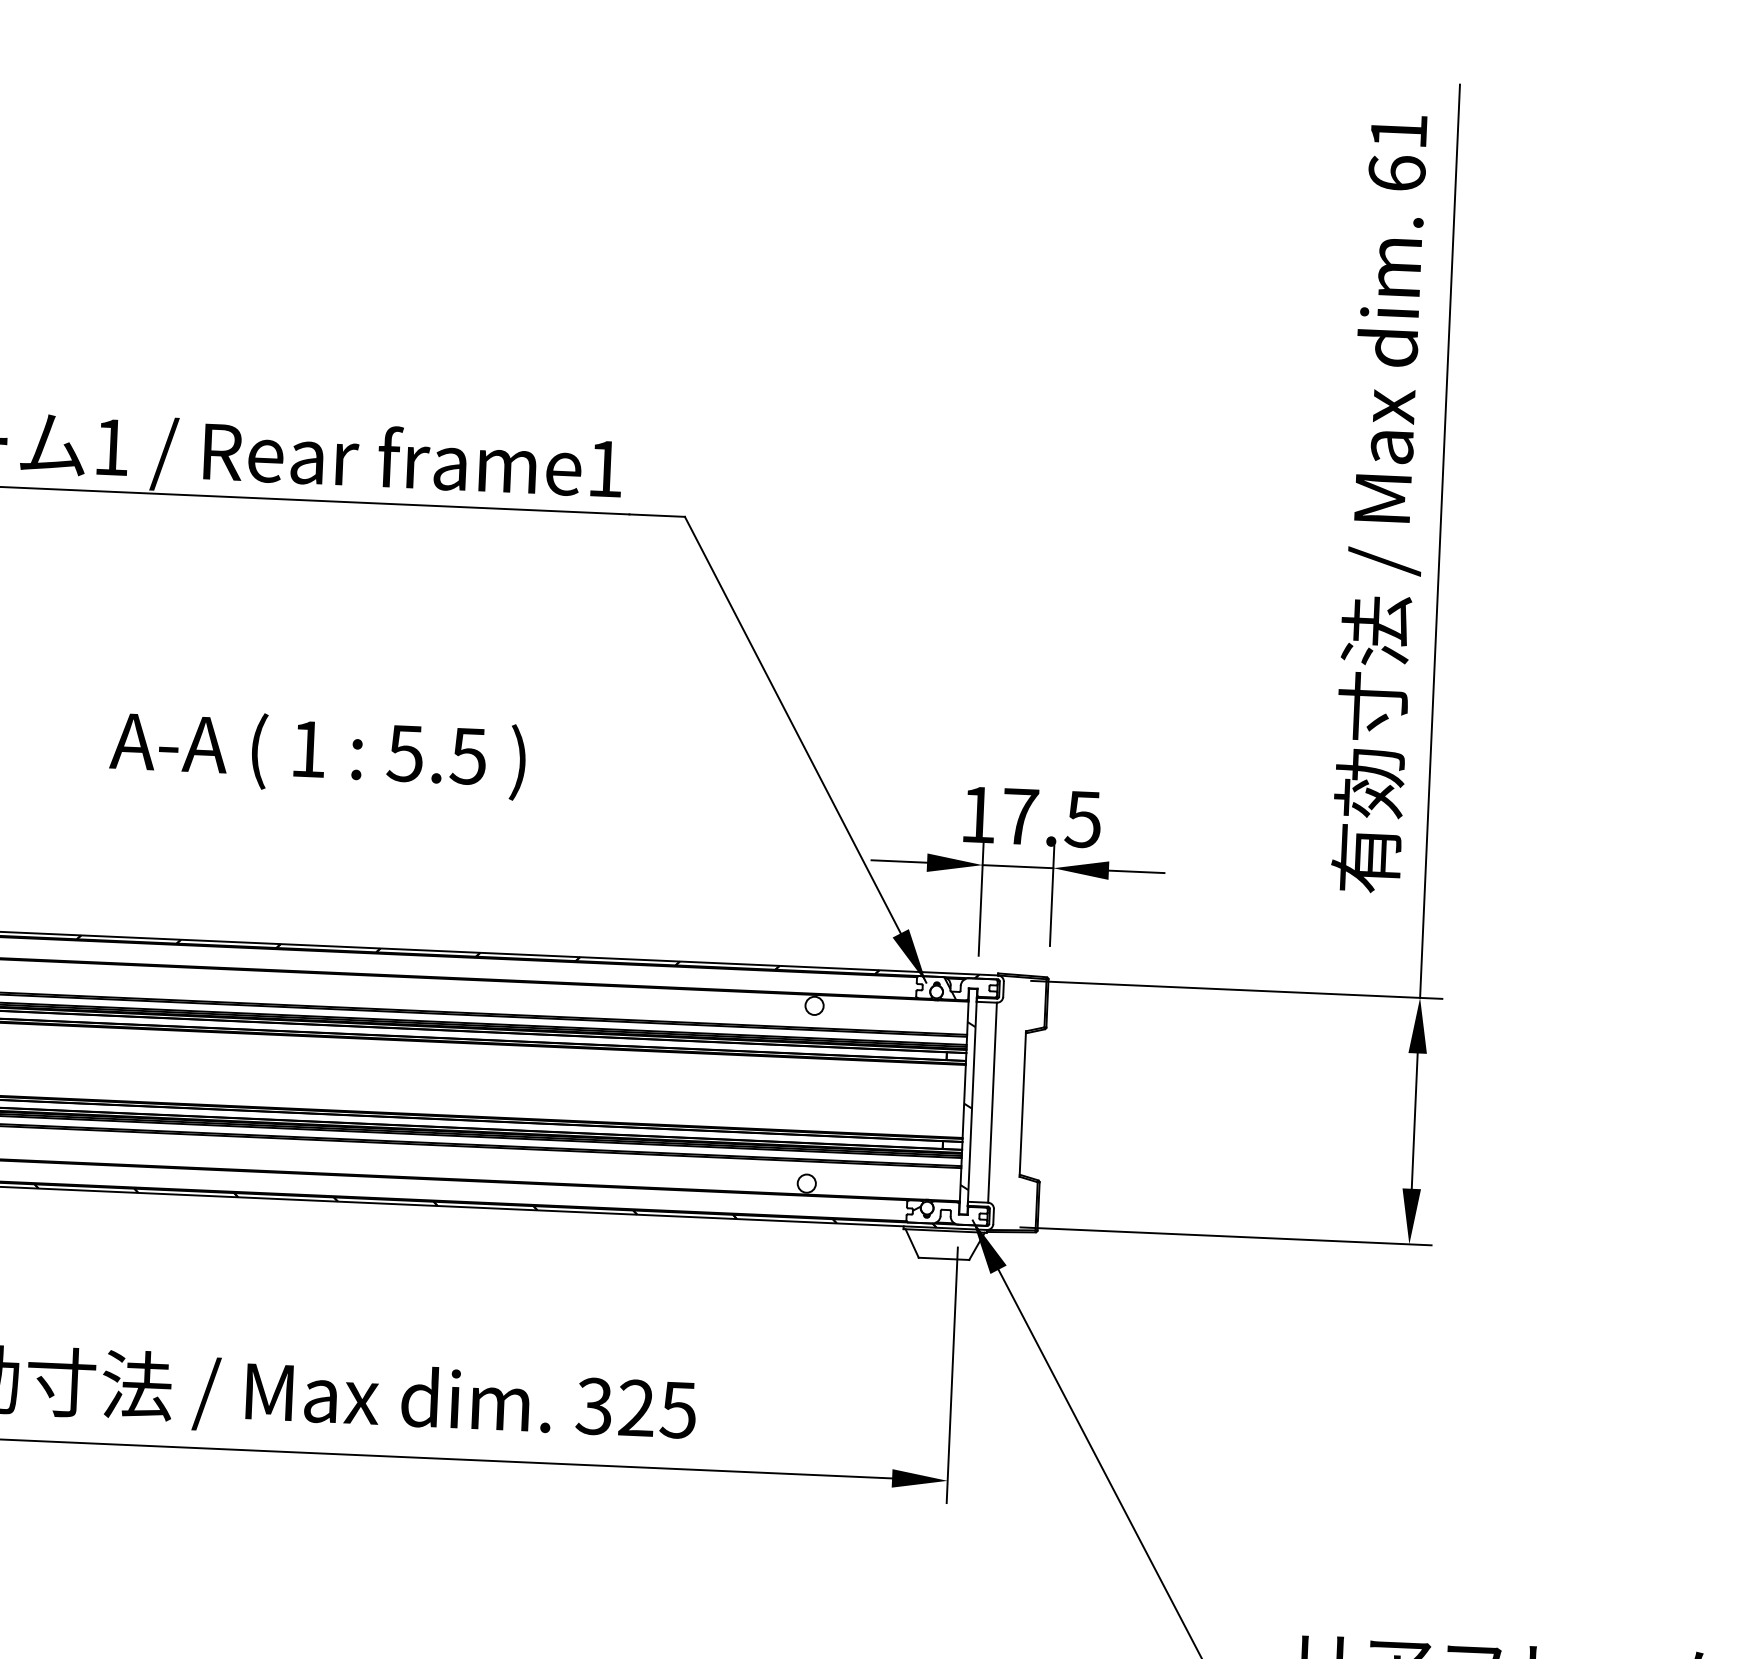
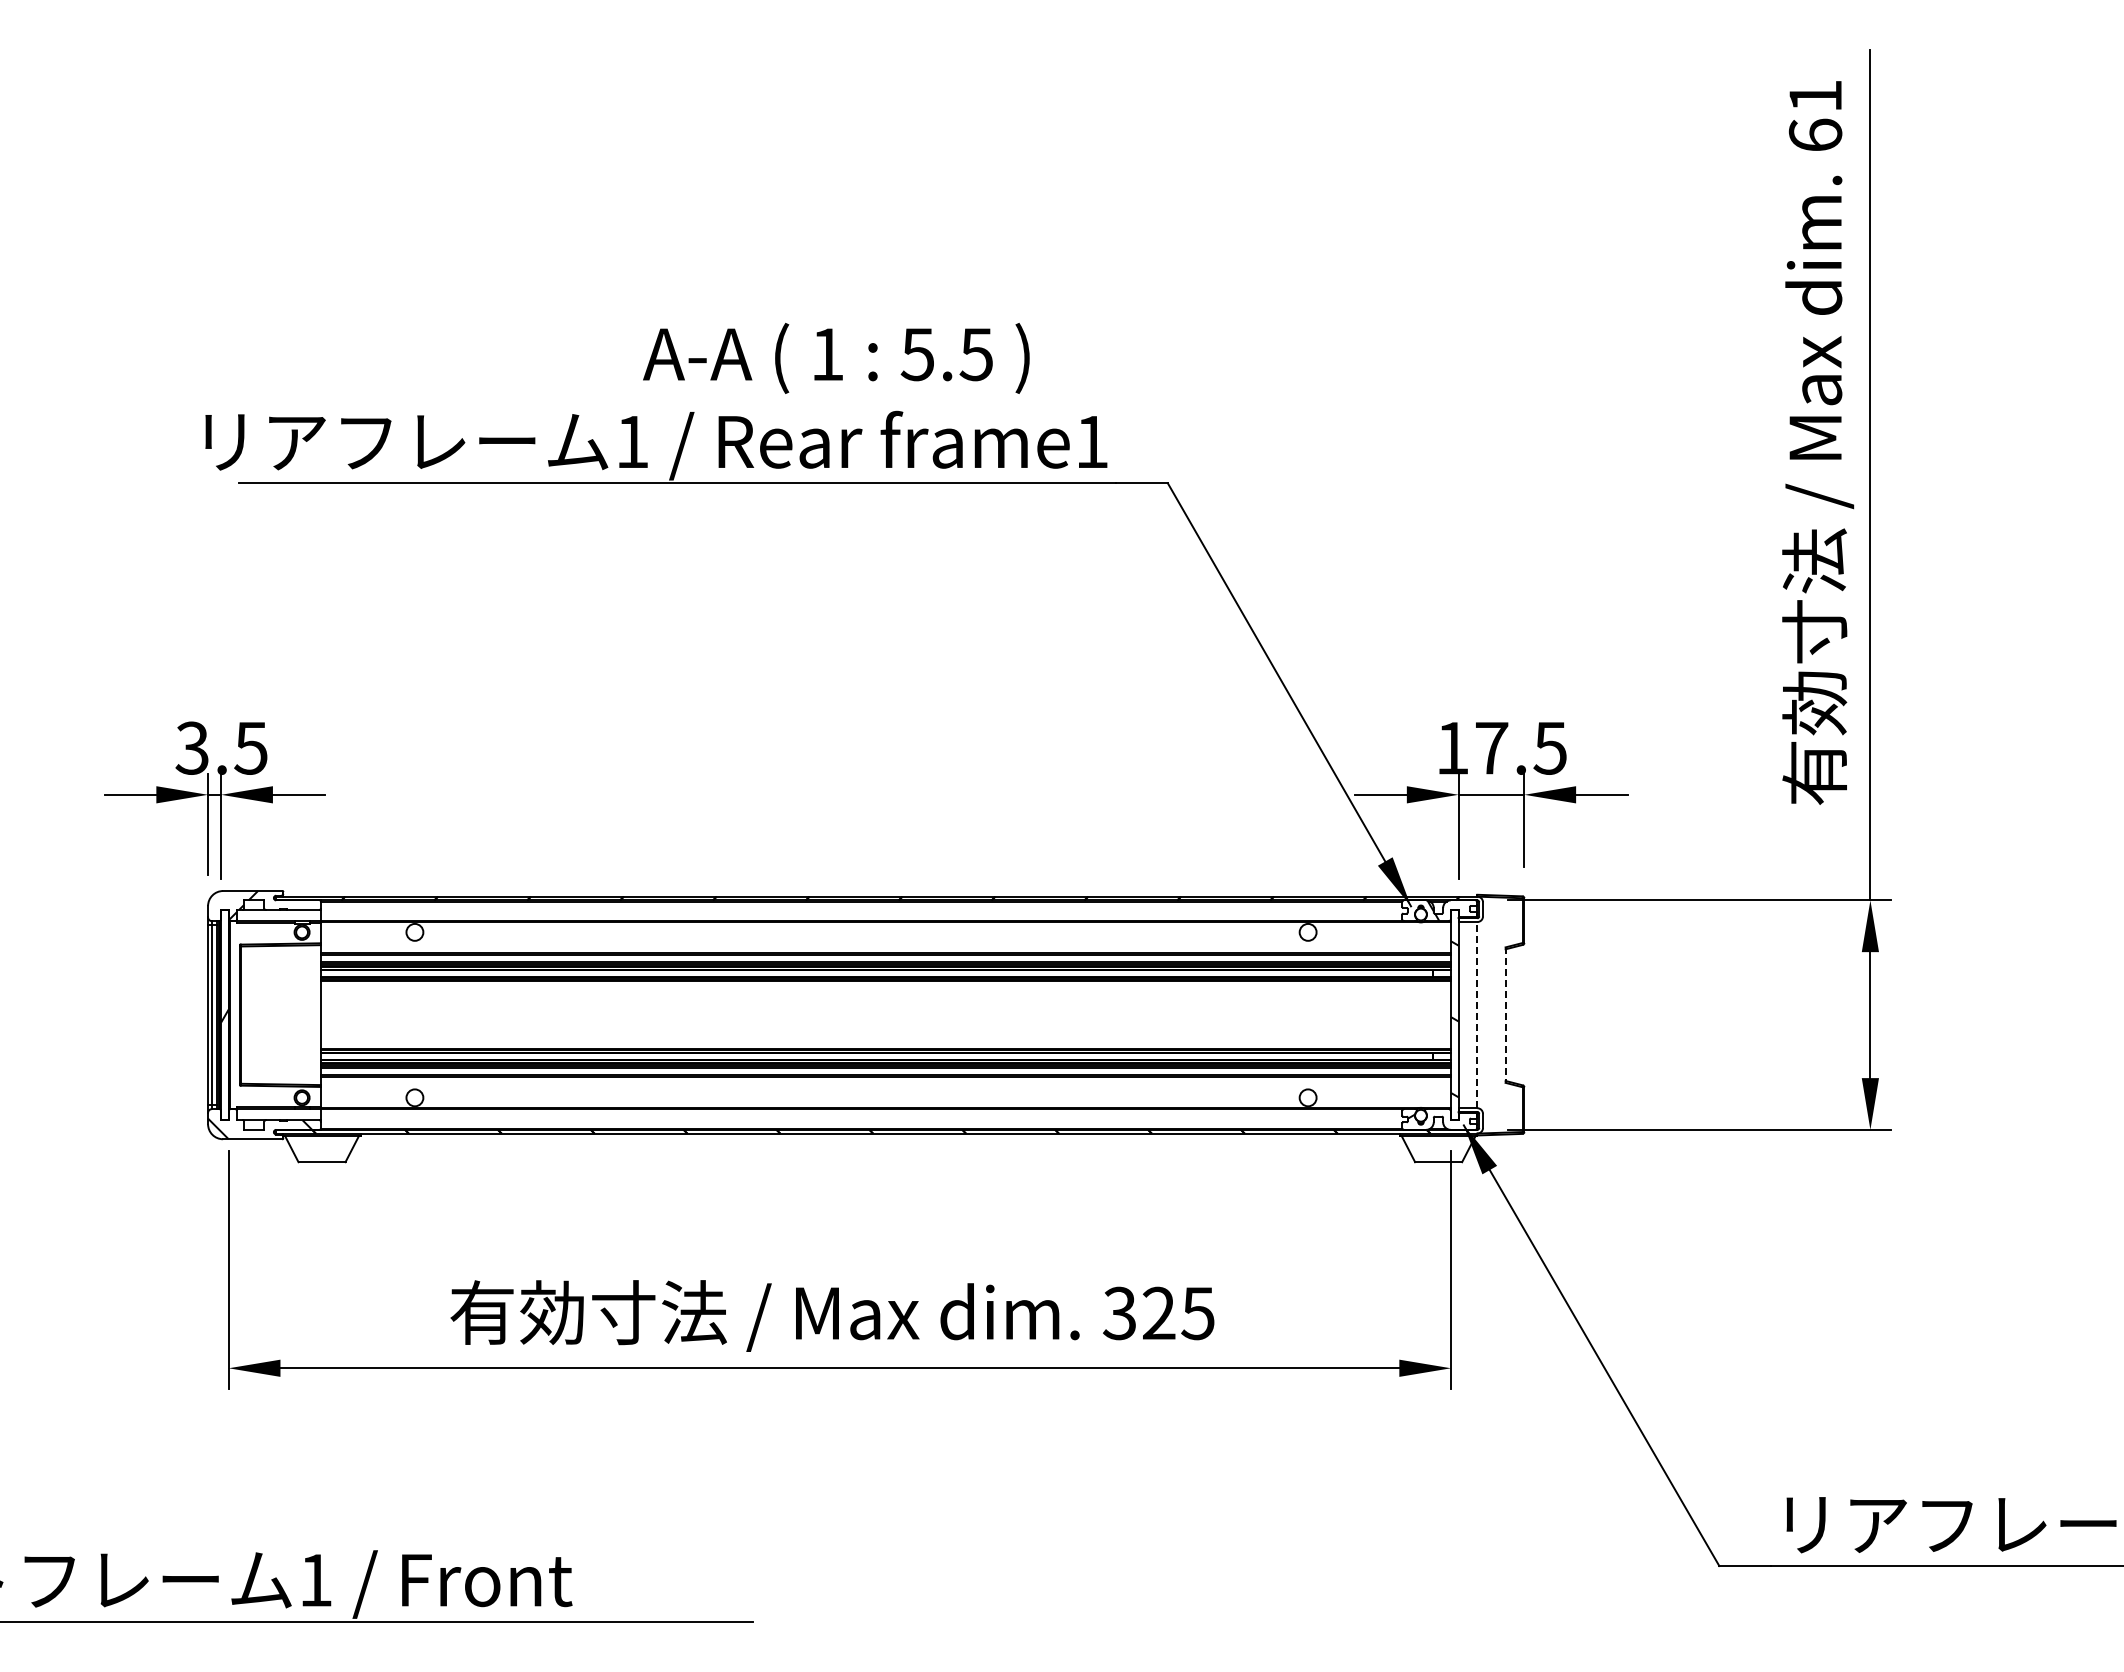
text: (317, 753) -> (836, 358), moved
line: (992, 1102) -> (1477, 1014), solid -> dashed
line: (1022, 1104) -> (1505, 1015), solid -> dashed

